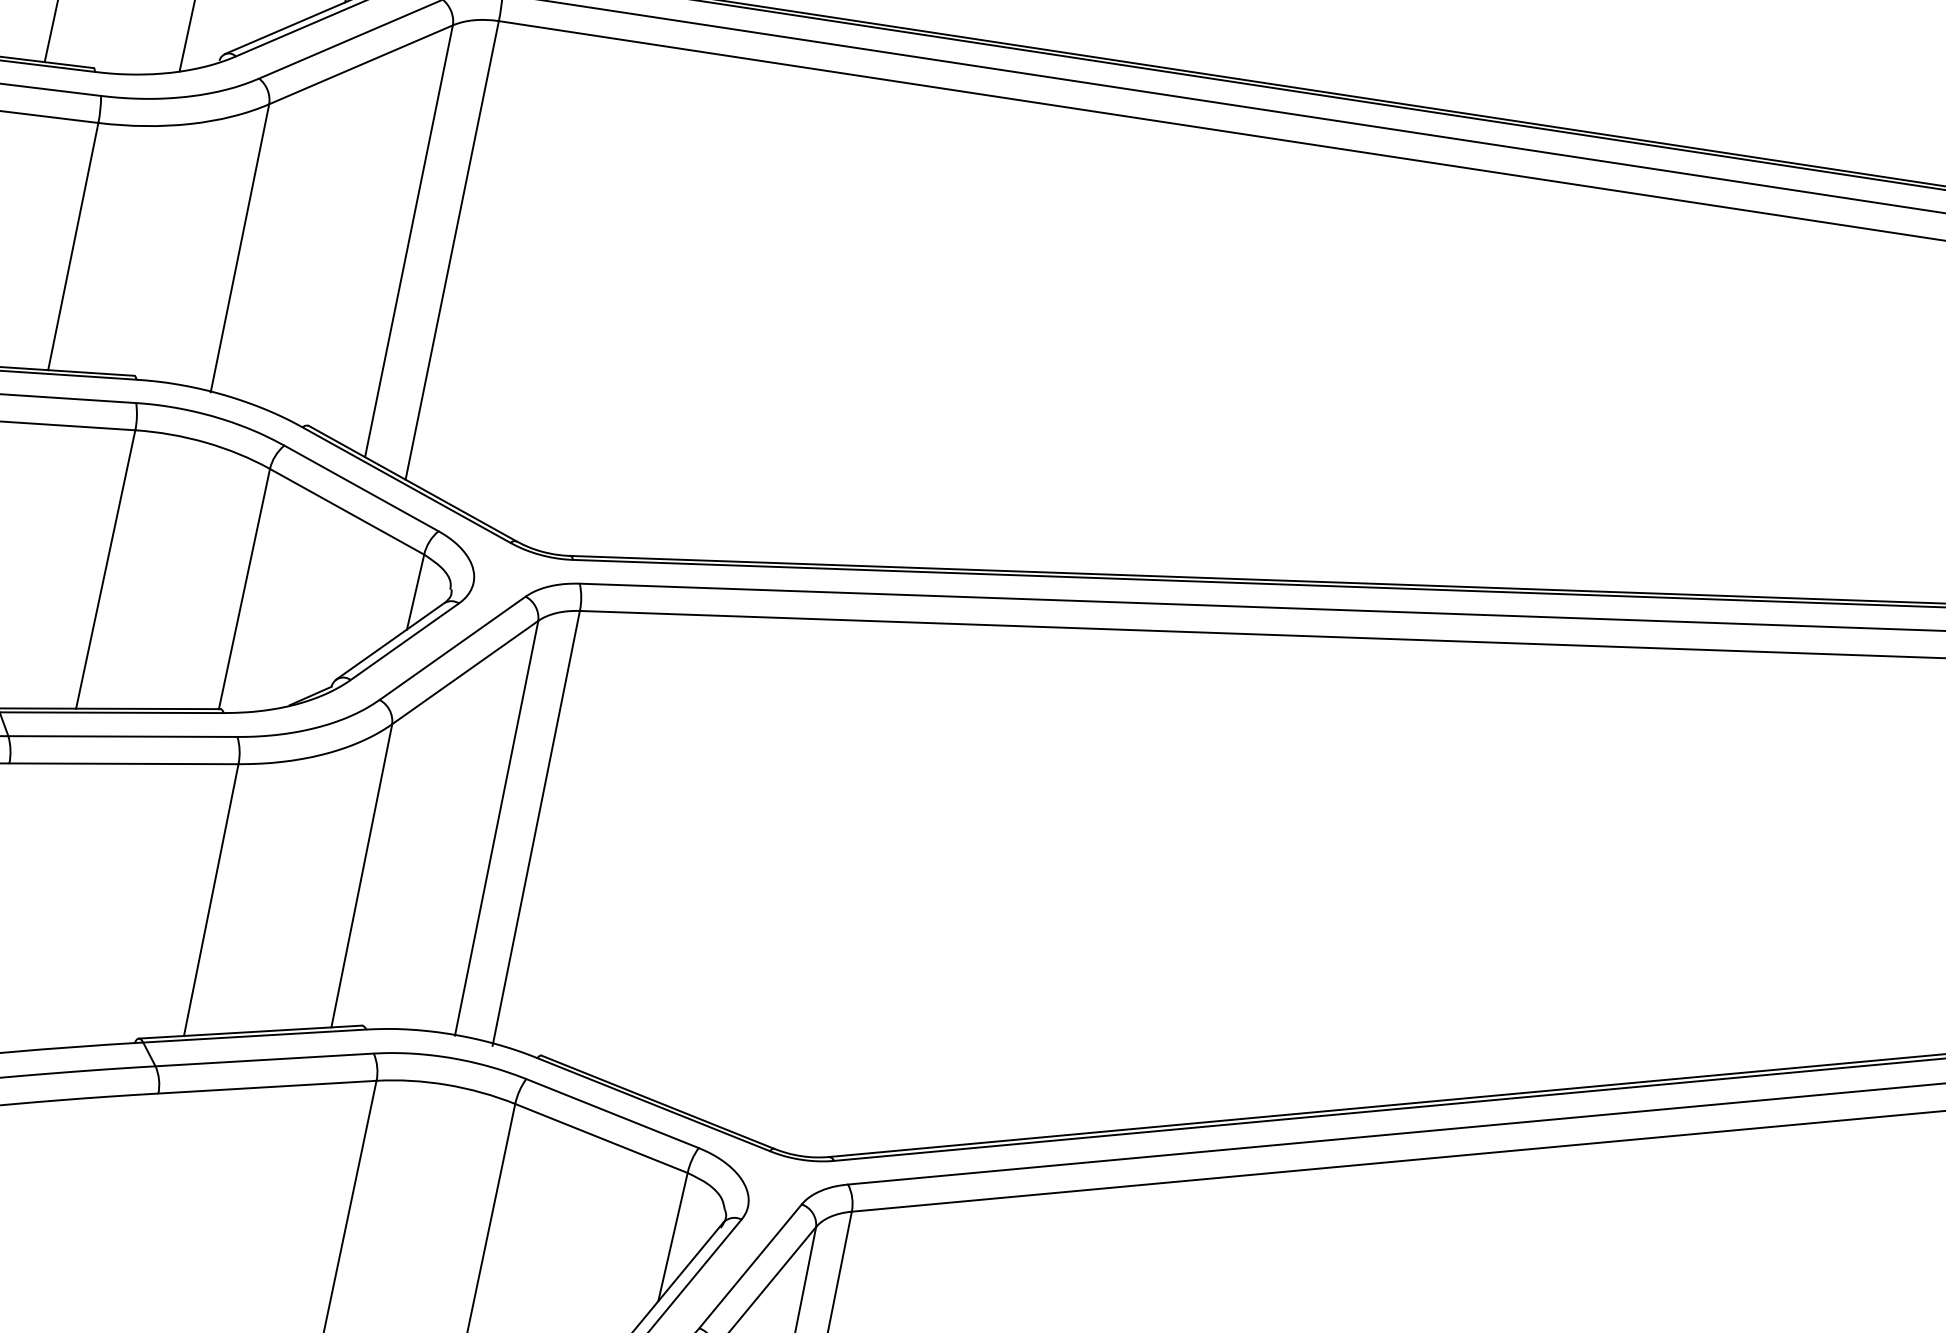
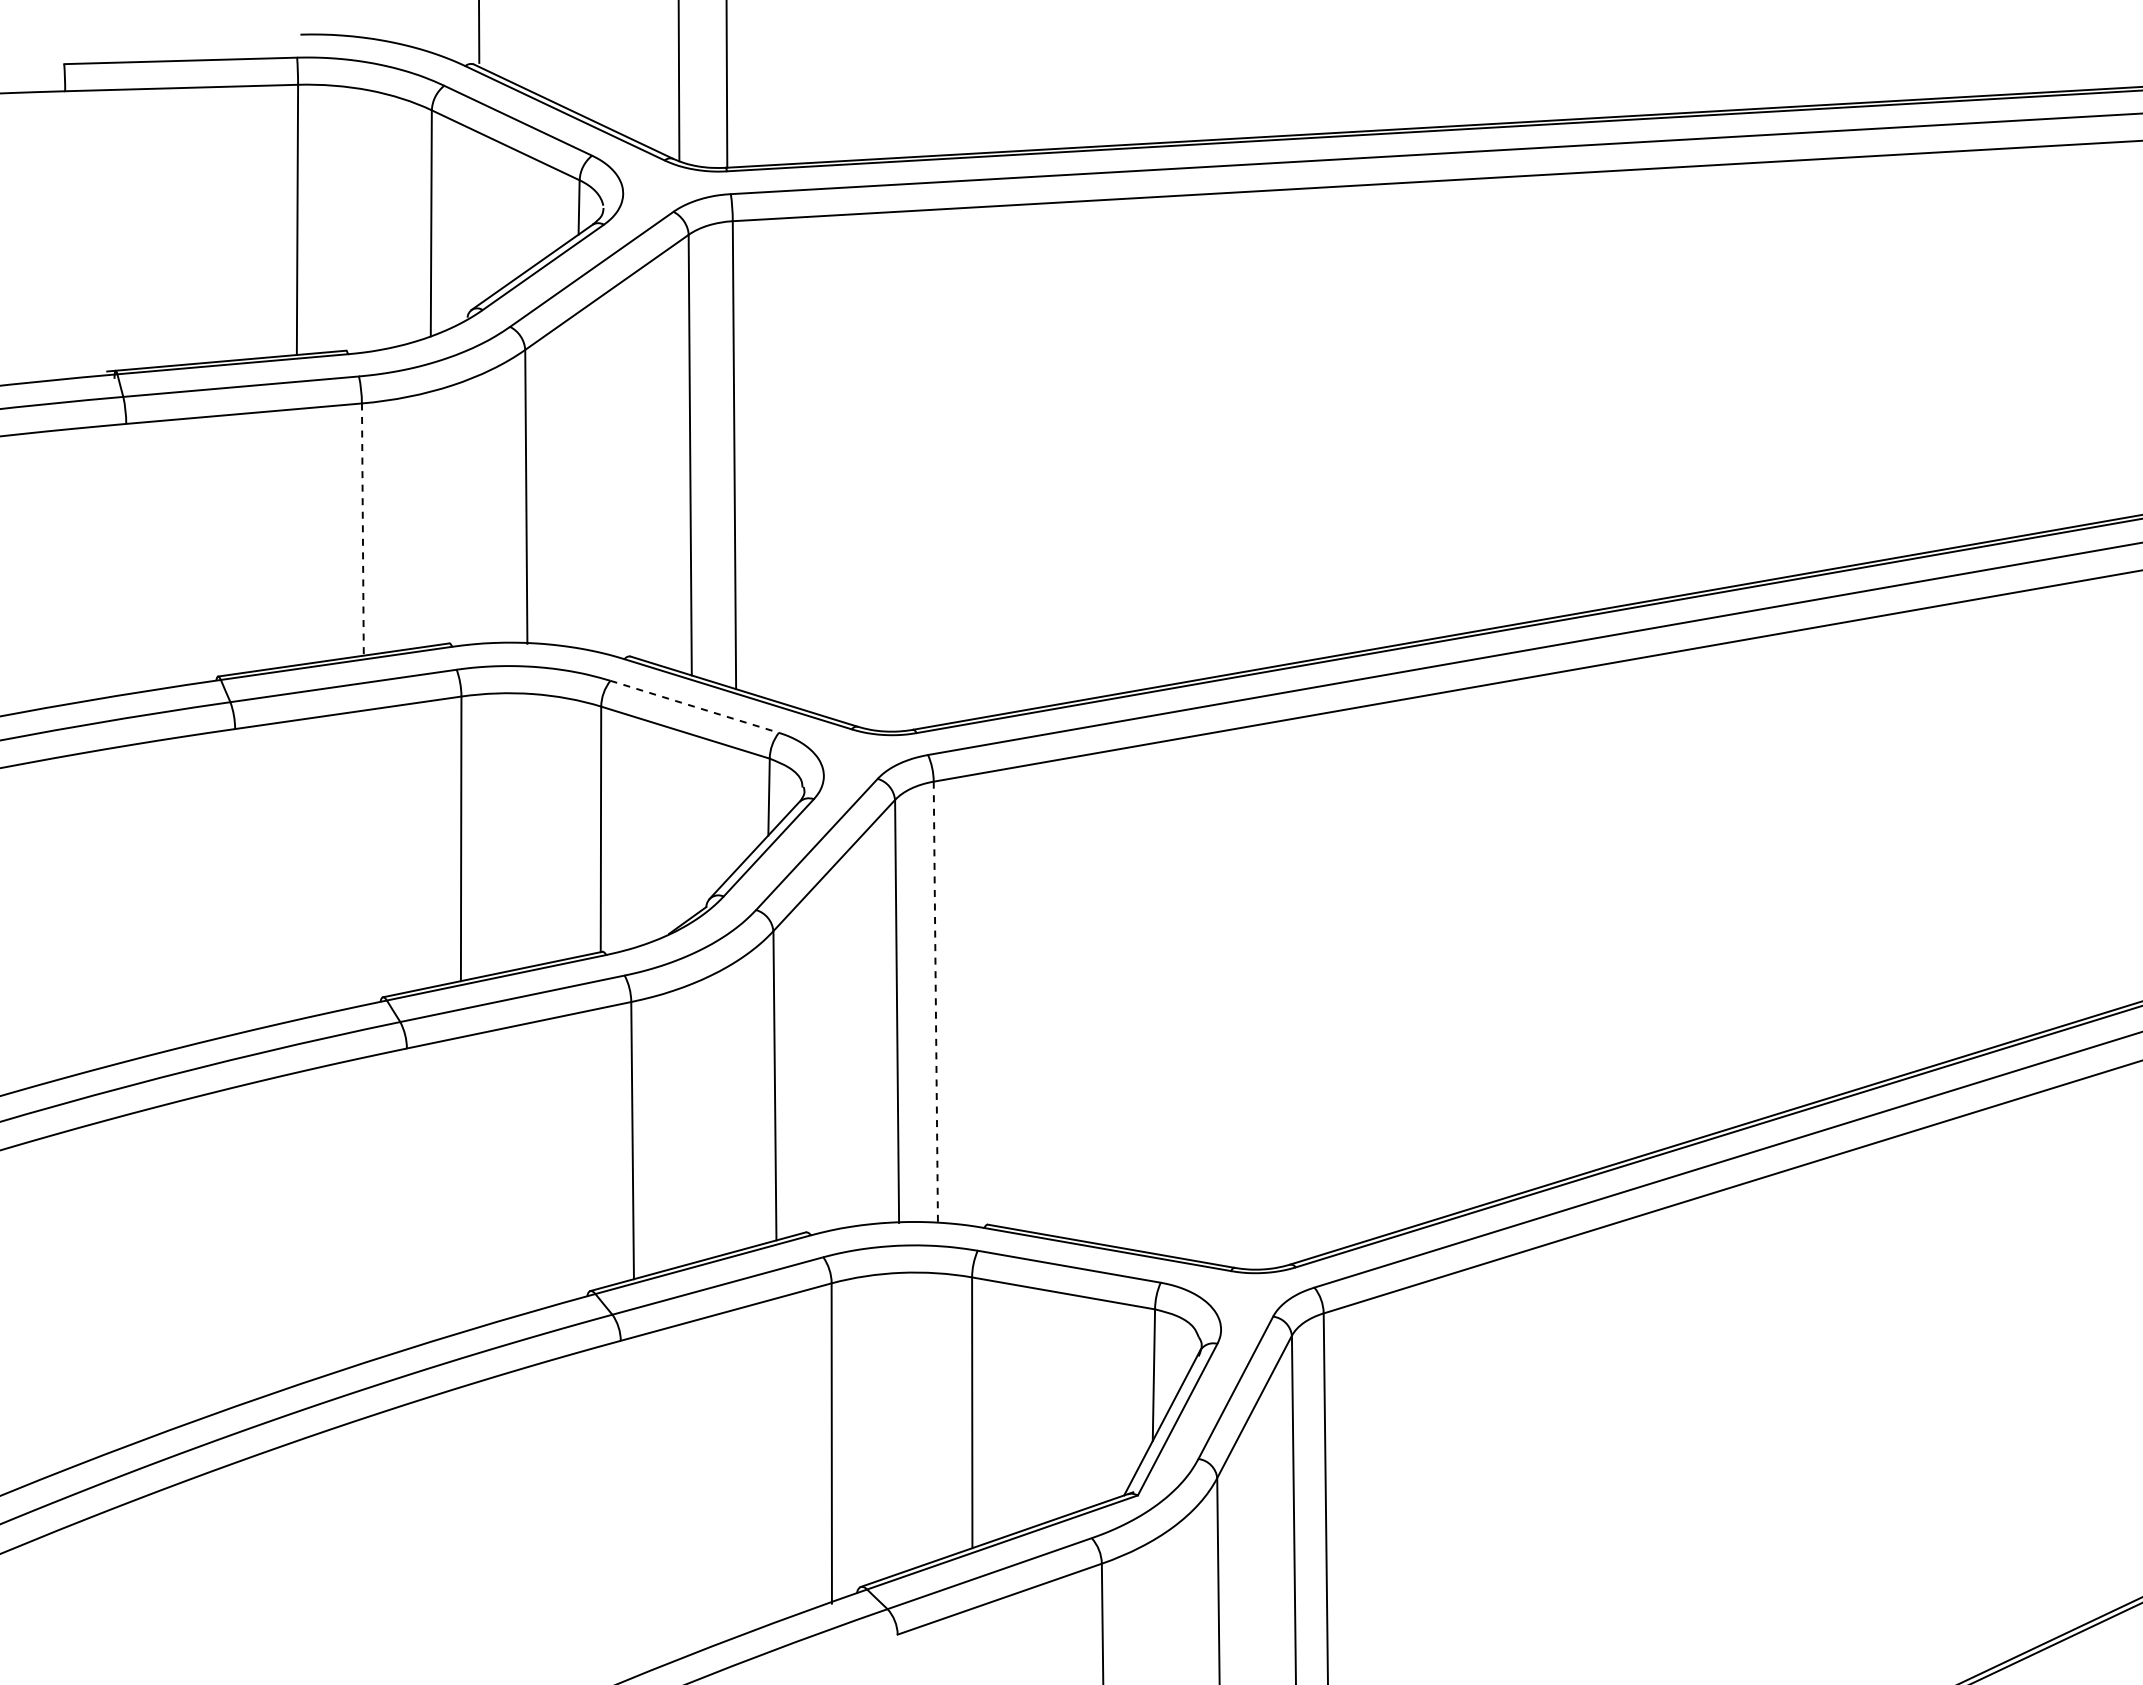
line: (72, 247) -> (362, 530), solid -> dashed
line: (362, 488) -> (695, 706), solid -> dashed
line: (535, 828) -> (935, 1003), solid -> dashed

